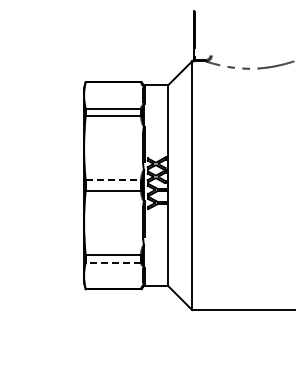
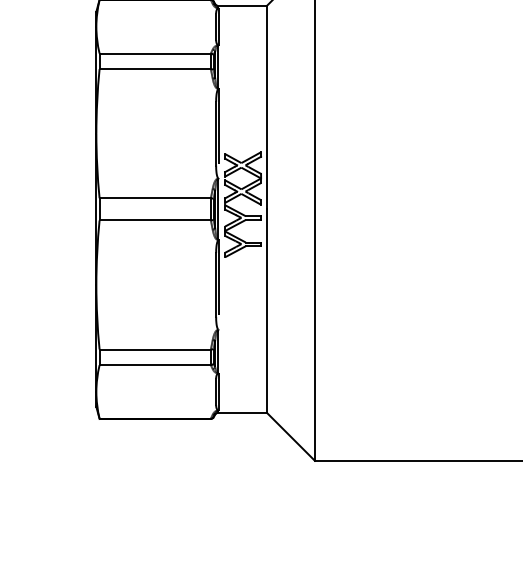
line: (113, 180) -> (155, 198), dashed -> solid
line: (113, 262) -> (155, 364), dashed -> solid

